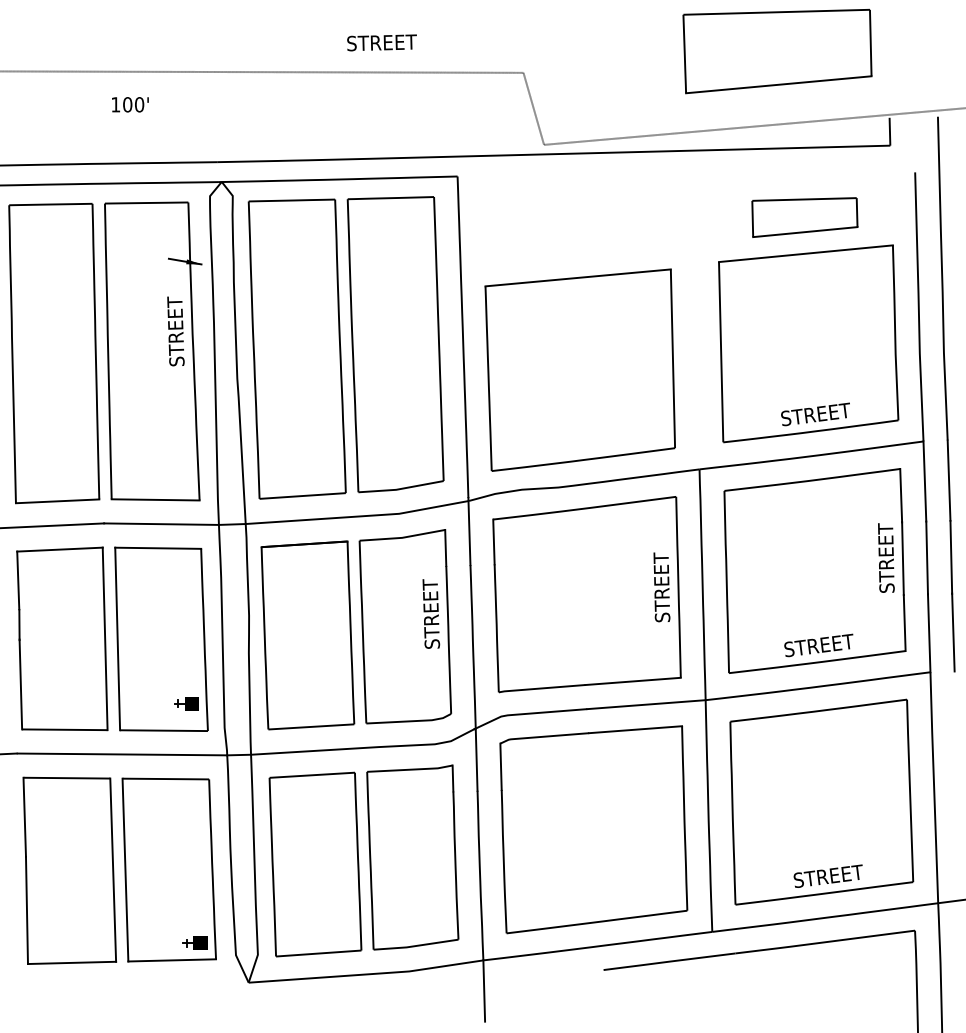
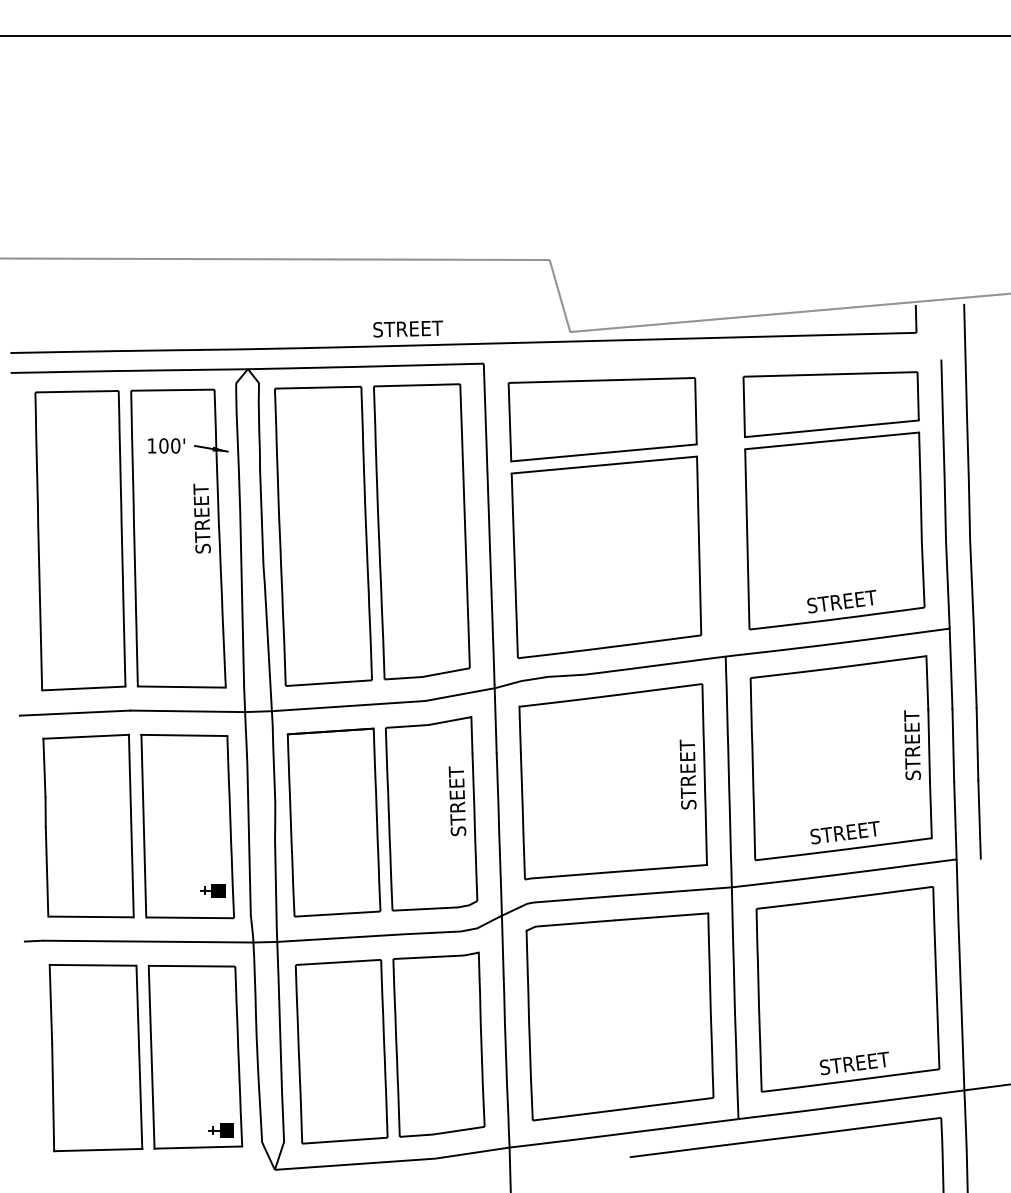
text: (382, 42) -> (408, 328), moved
part: (777, 51) -> (602, 419), moved
text: (130, 104) -> (166, 445), moved
part: (804, 217) -> (830, 404), size x1.67

